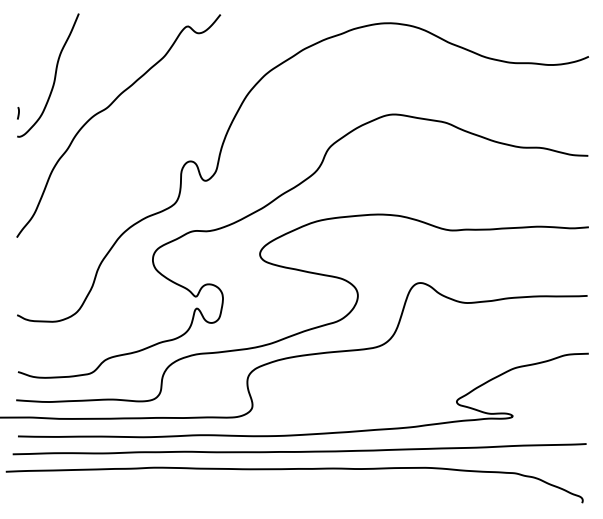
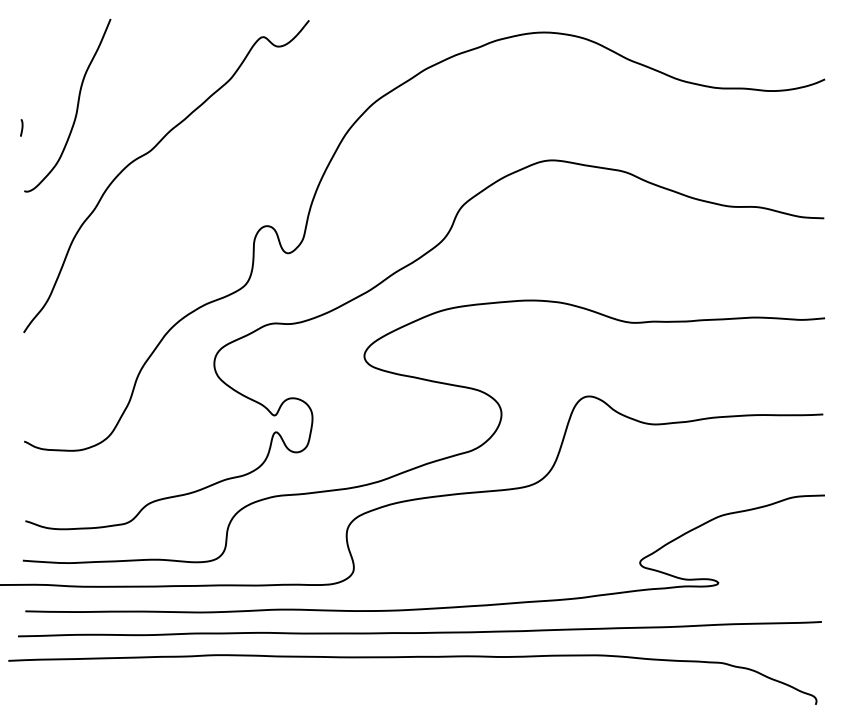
curve: (18, 113) -> (21, 128), moved

